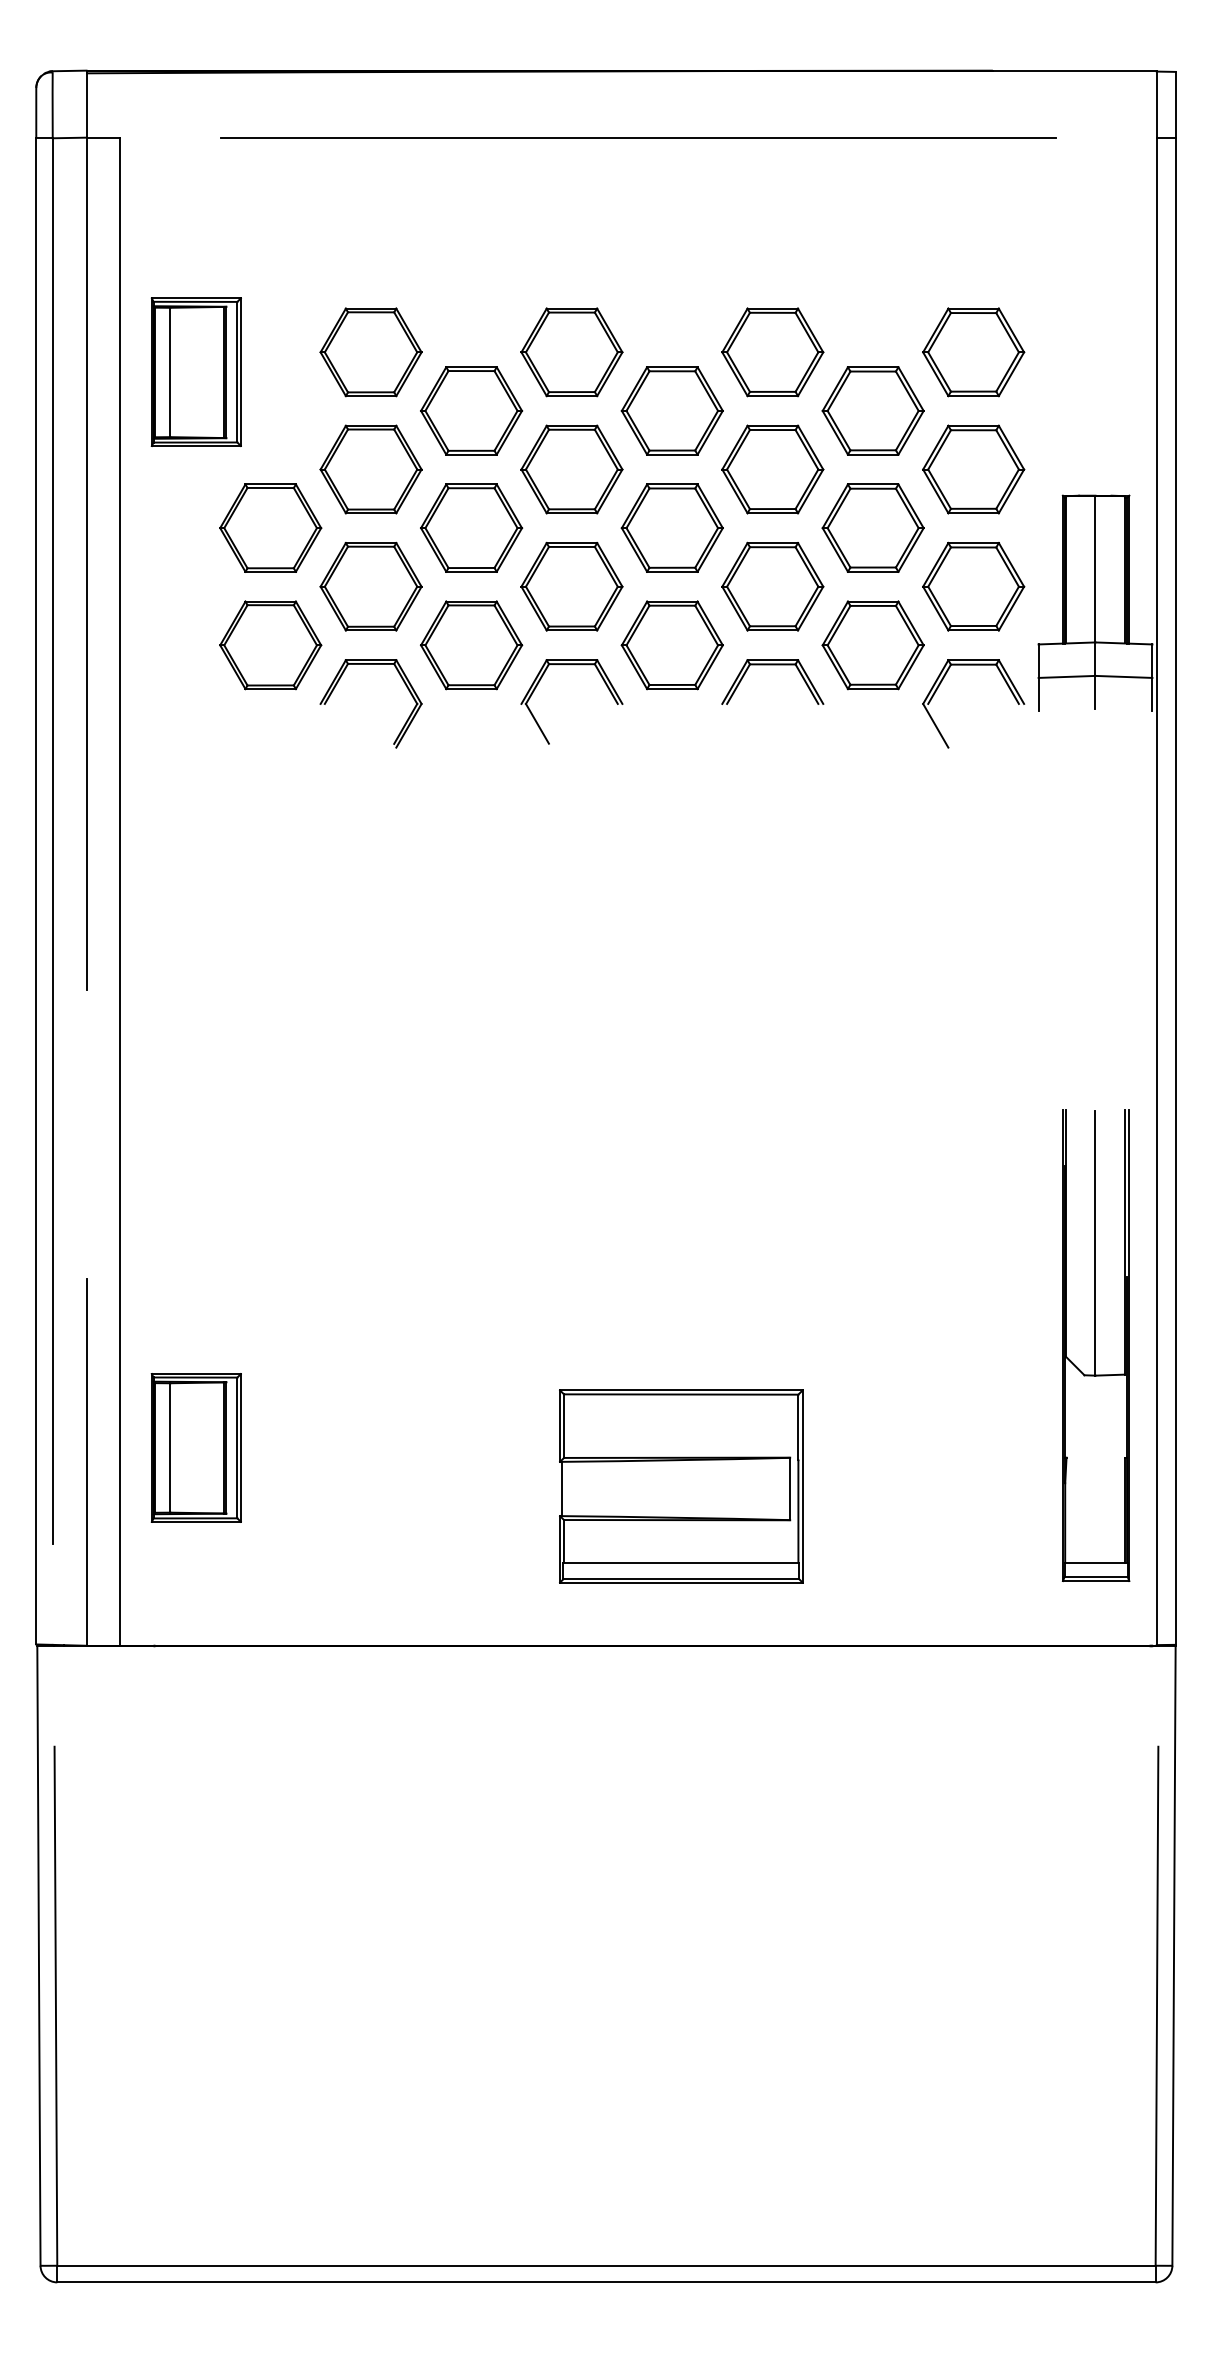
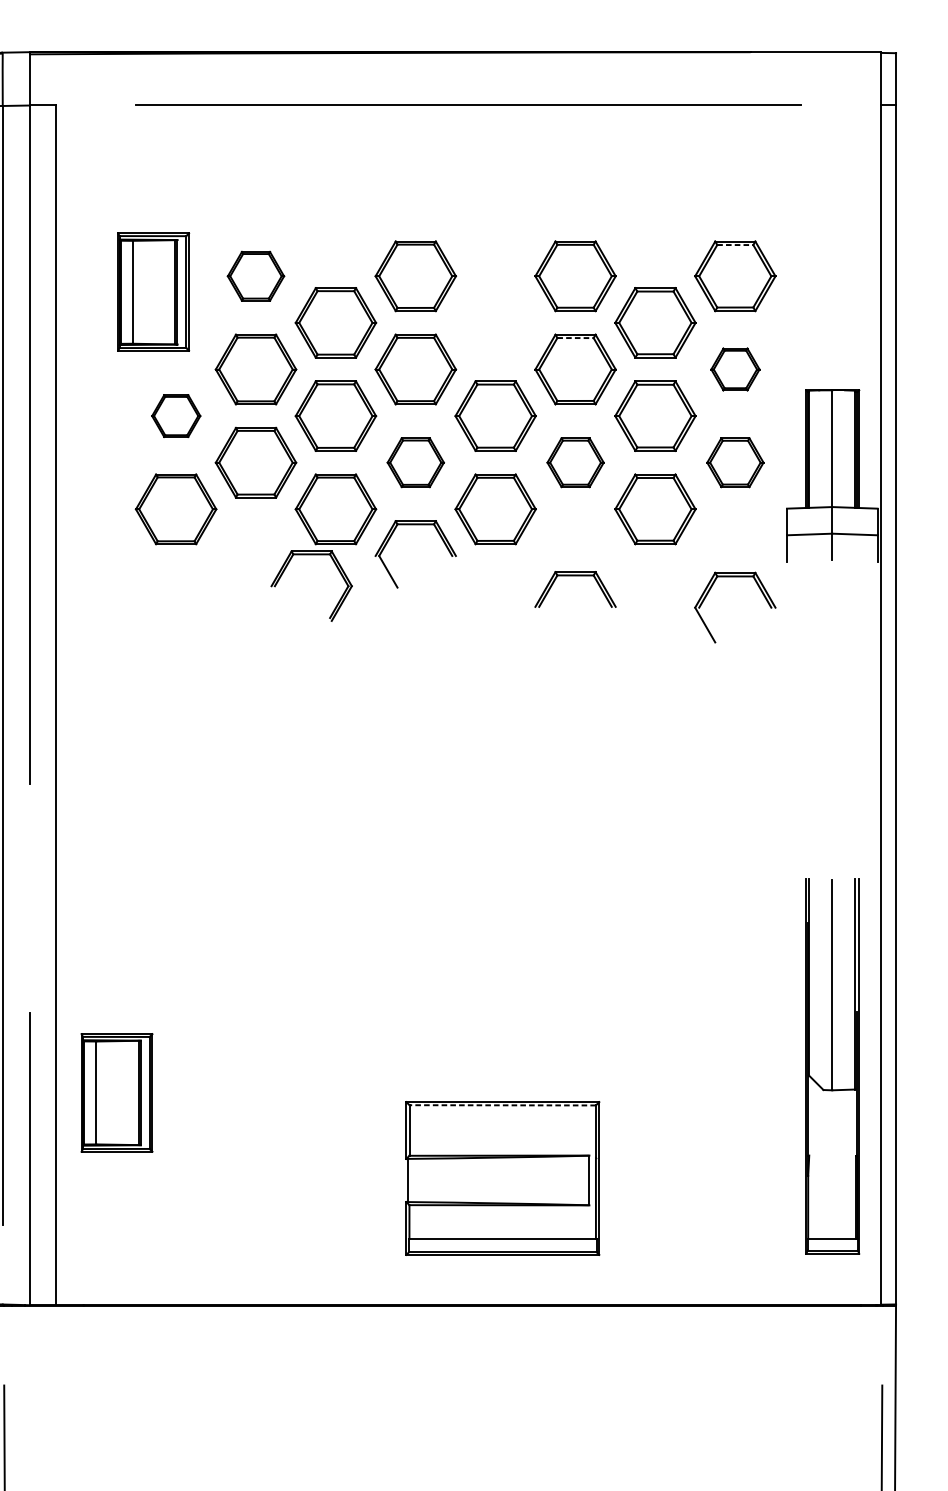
line: (973, 313) -> (735, 245), solid -> dashed
part: (370, 352) -> (255, 276), size x0.7
part: (195, 371) -> (152, 291), moved
part: (671, 410) -> (494, 322), removed
line: (772, 430) -> (575, 338), solid -> dashed
part: (973, 469) -> (735, 369), size x0.6
part: (270, 527) -> (175, 415), size x0.6
part: (571, 586) -> (415, 462), size x0.7
part: (772, 586) -> (575, 462), size x0.7
part: (973, 586) -> (735, 462), size x0.7
part: (772, 665) -> (575, 576), moved
part: (941, 683) -> (709, 591), moved
part: (337, 684) -> (284, 570), moved
line: (680, 1394) -> (502, 1105), solid -> dashed
part: (195, 1447) -> (116, 1092), moved

